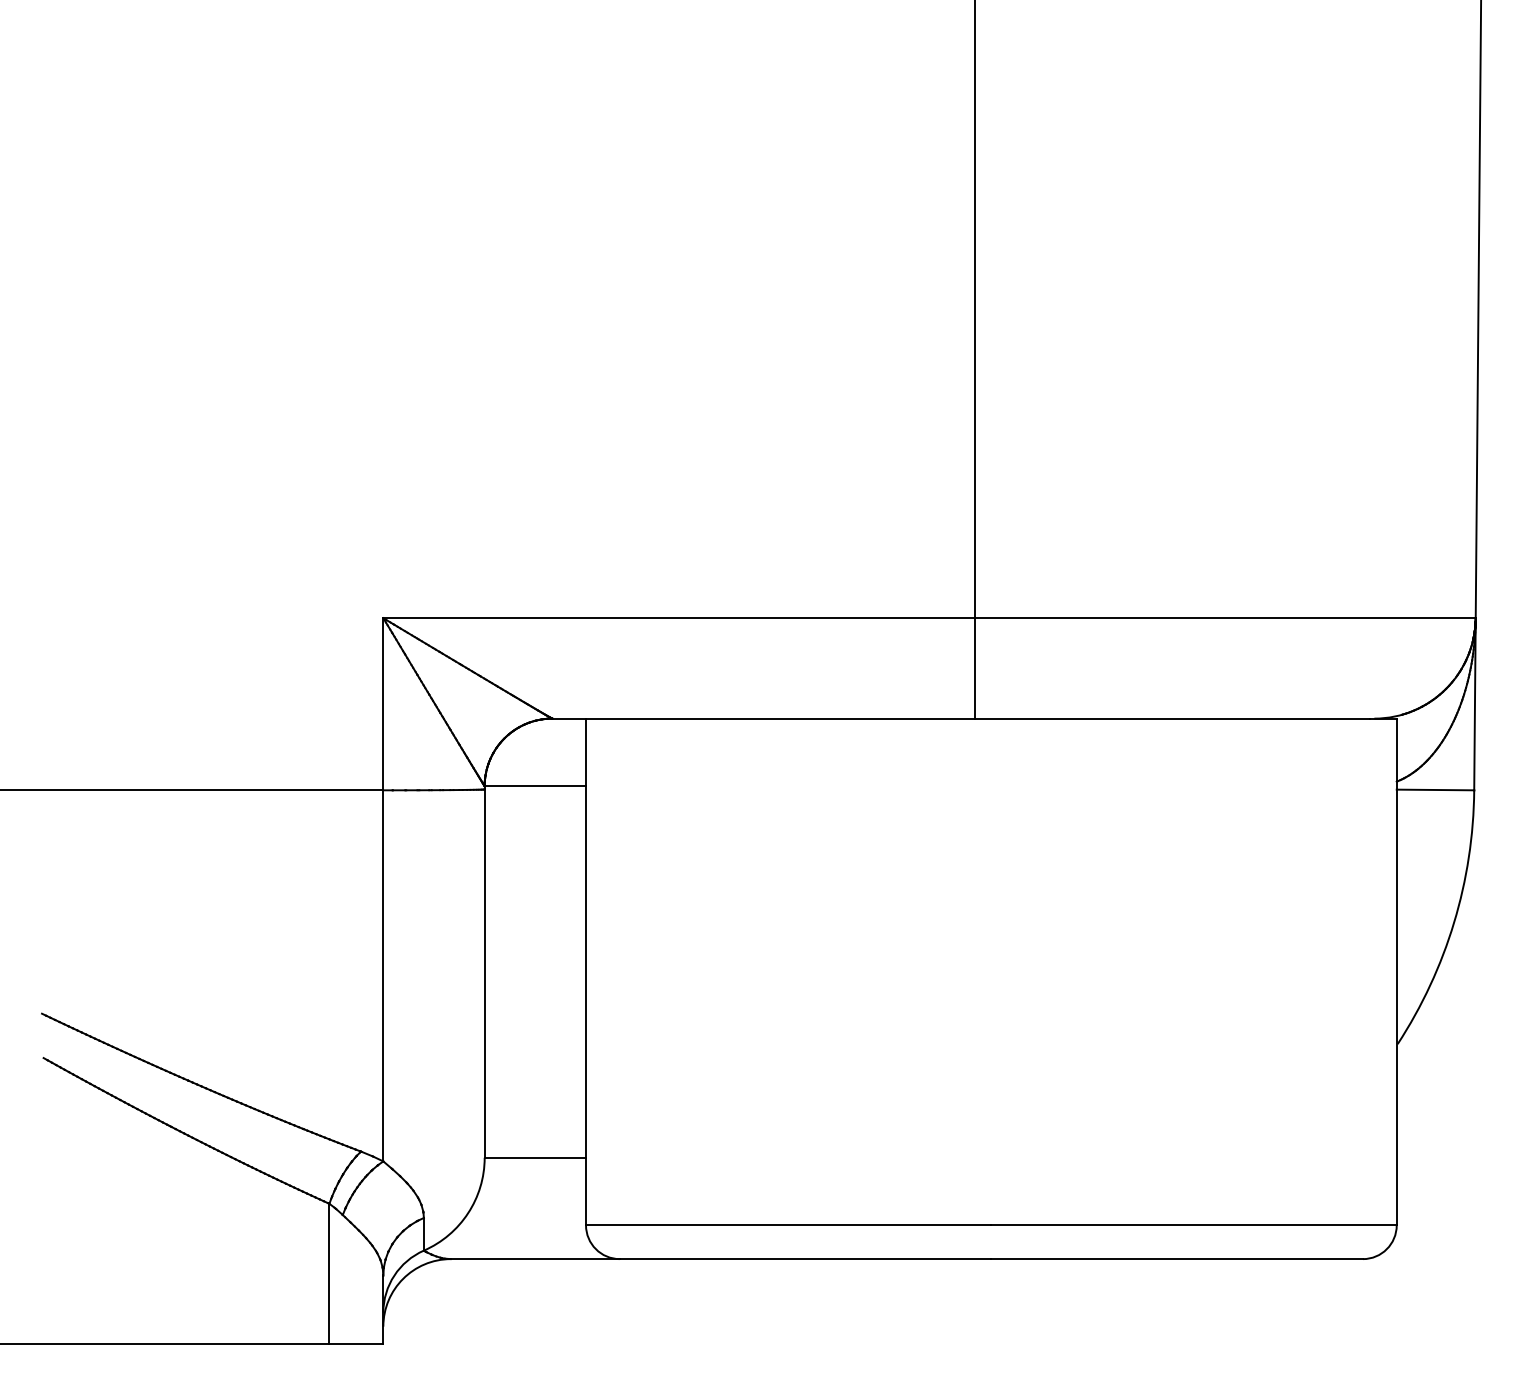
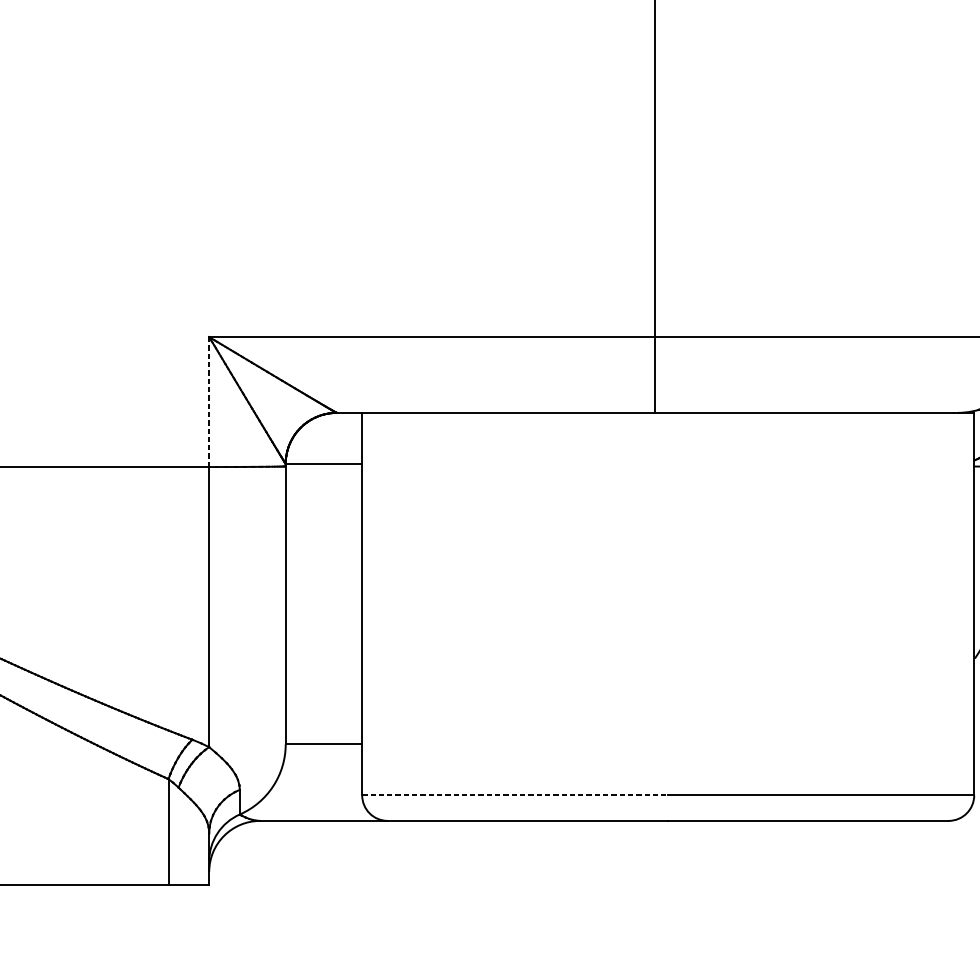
line: (383, 703) -> (209, 401), solid -> dashed
line: (788, 1225) -> (515, 795), solid -> dashed

